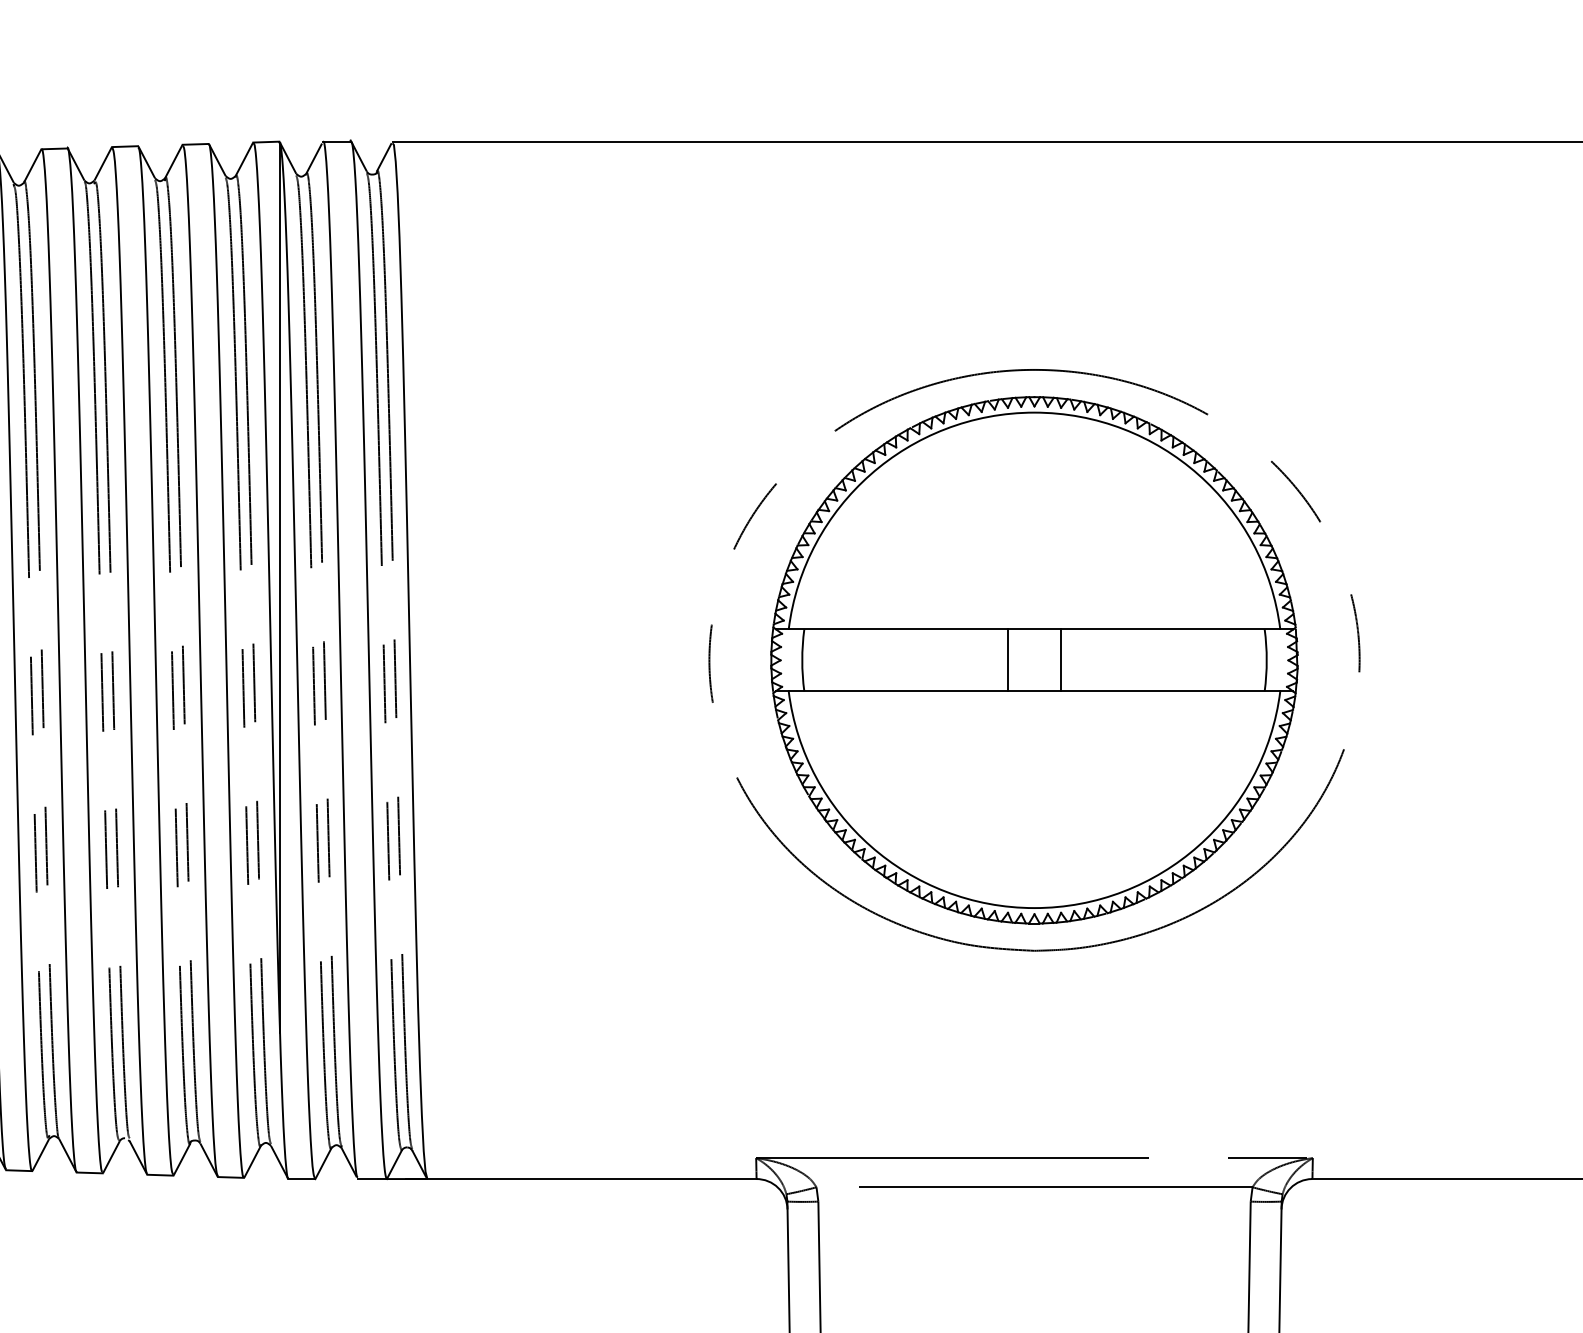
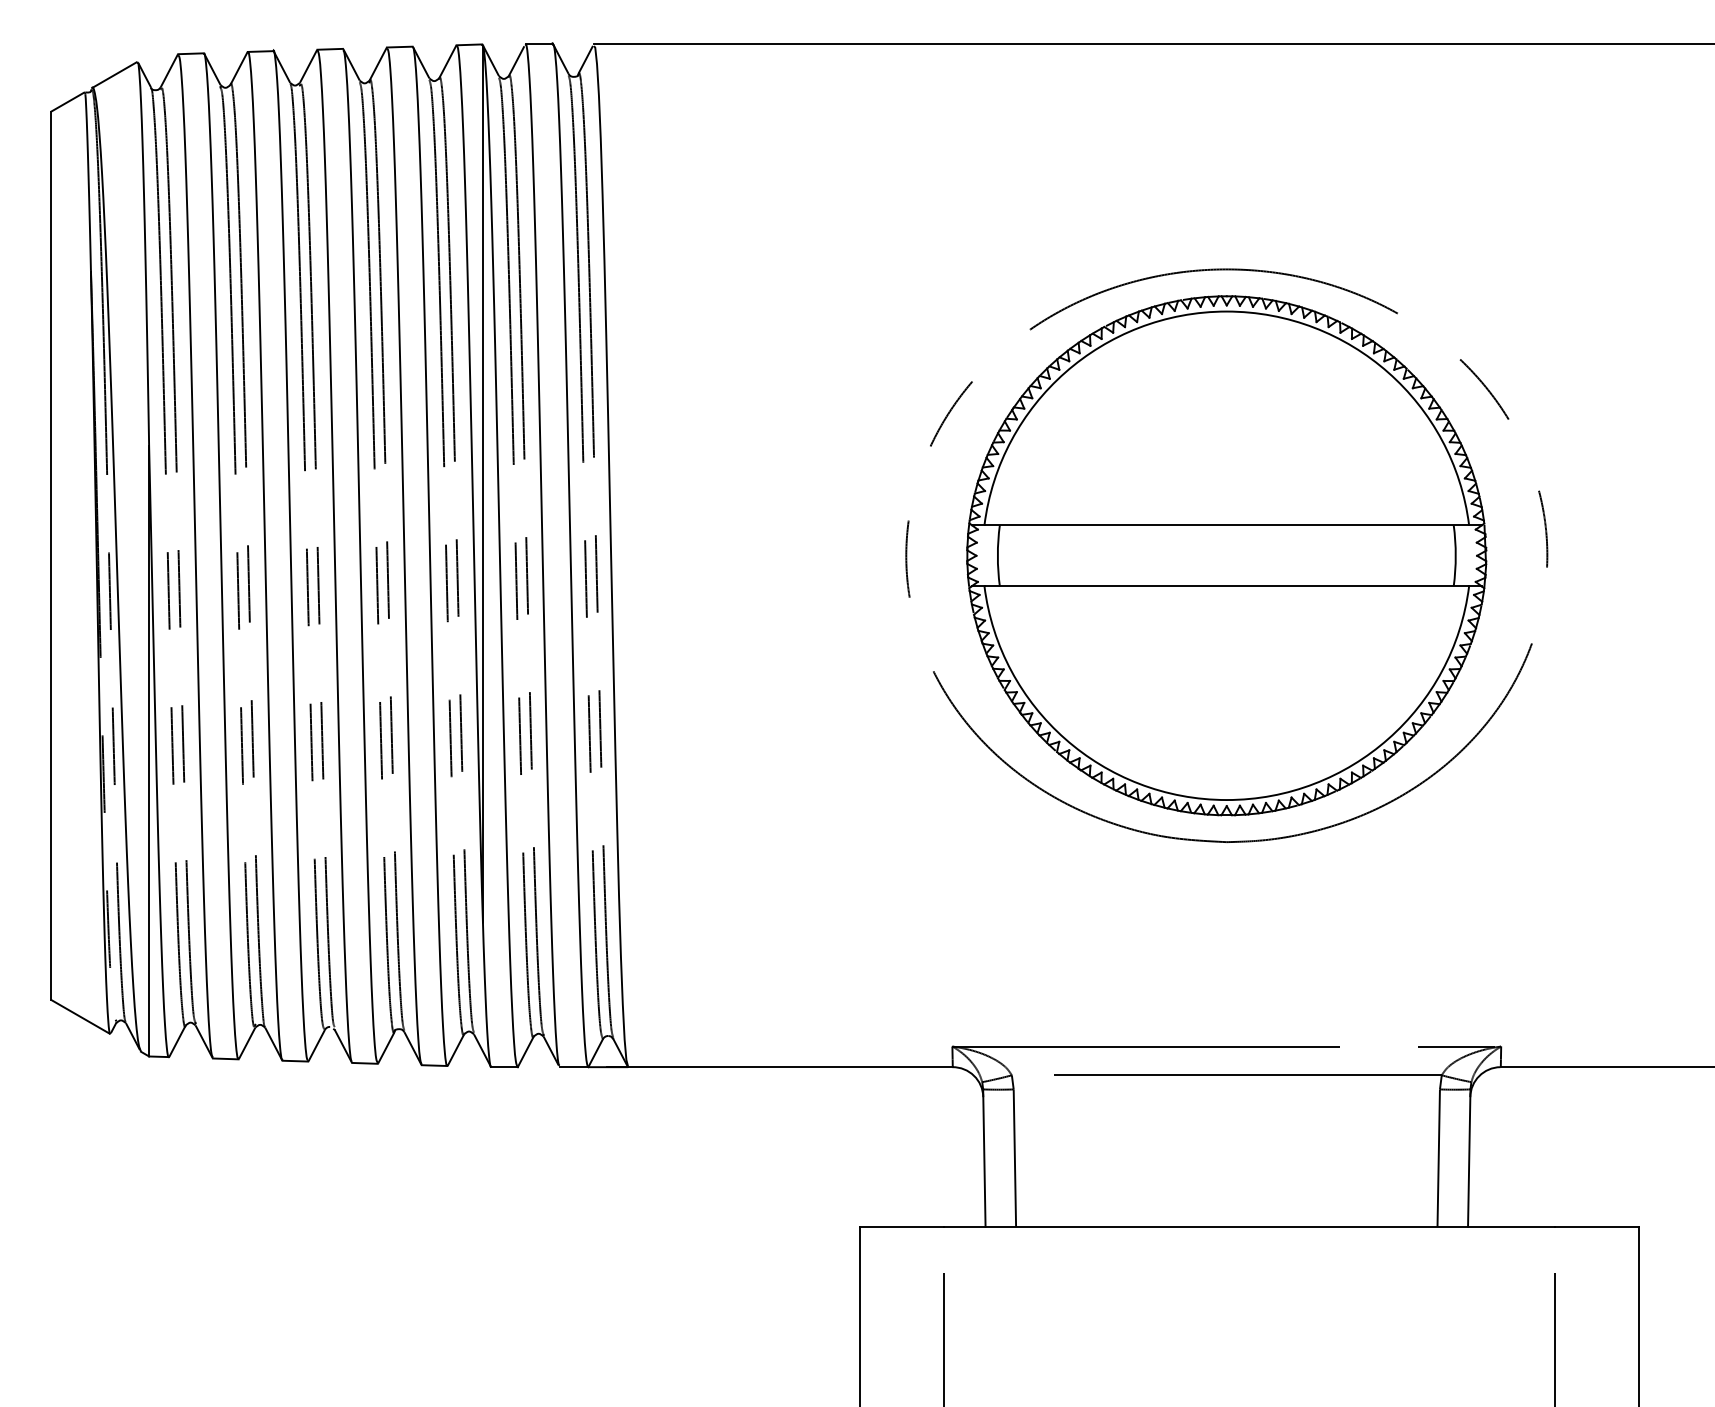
line: (1007, 660) -> (1200, 555), removed
line: (1061, 660) -> (1253, 555), removed

